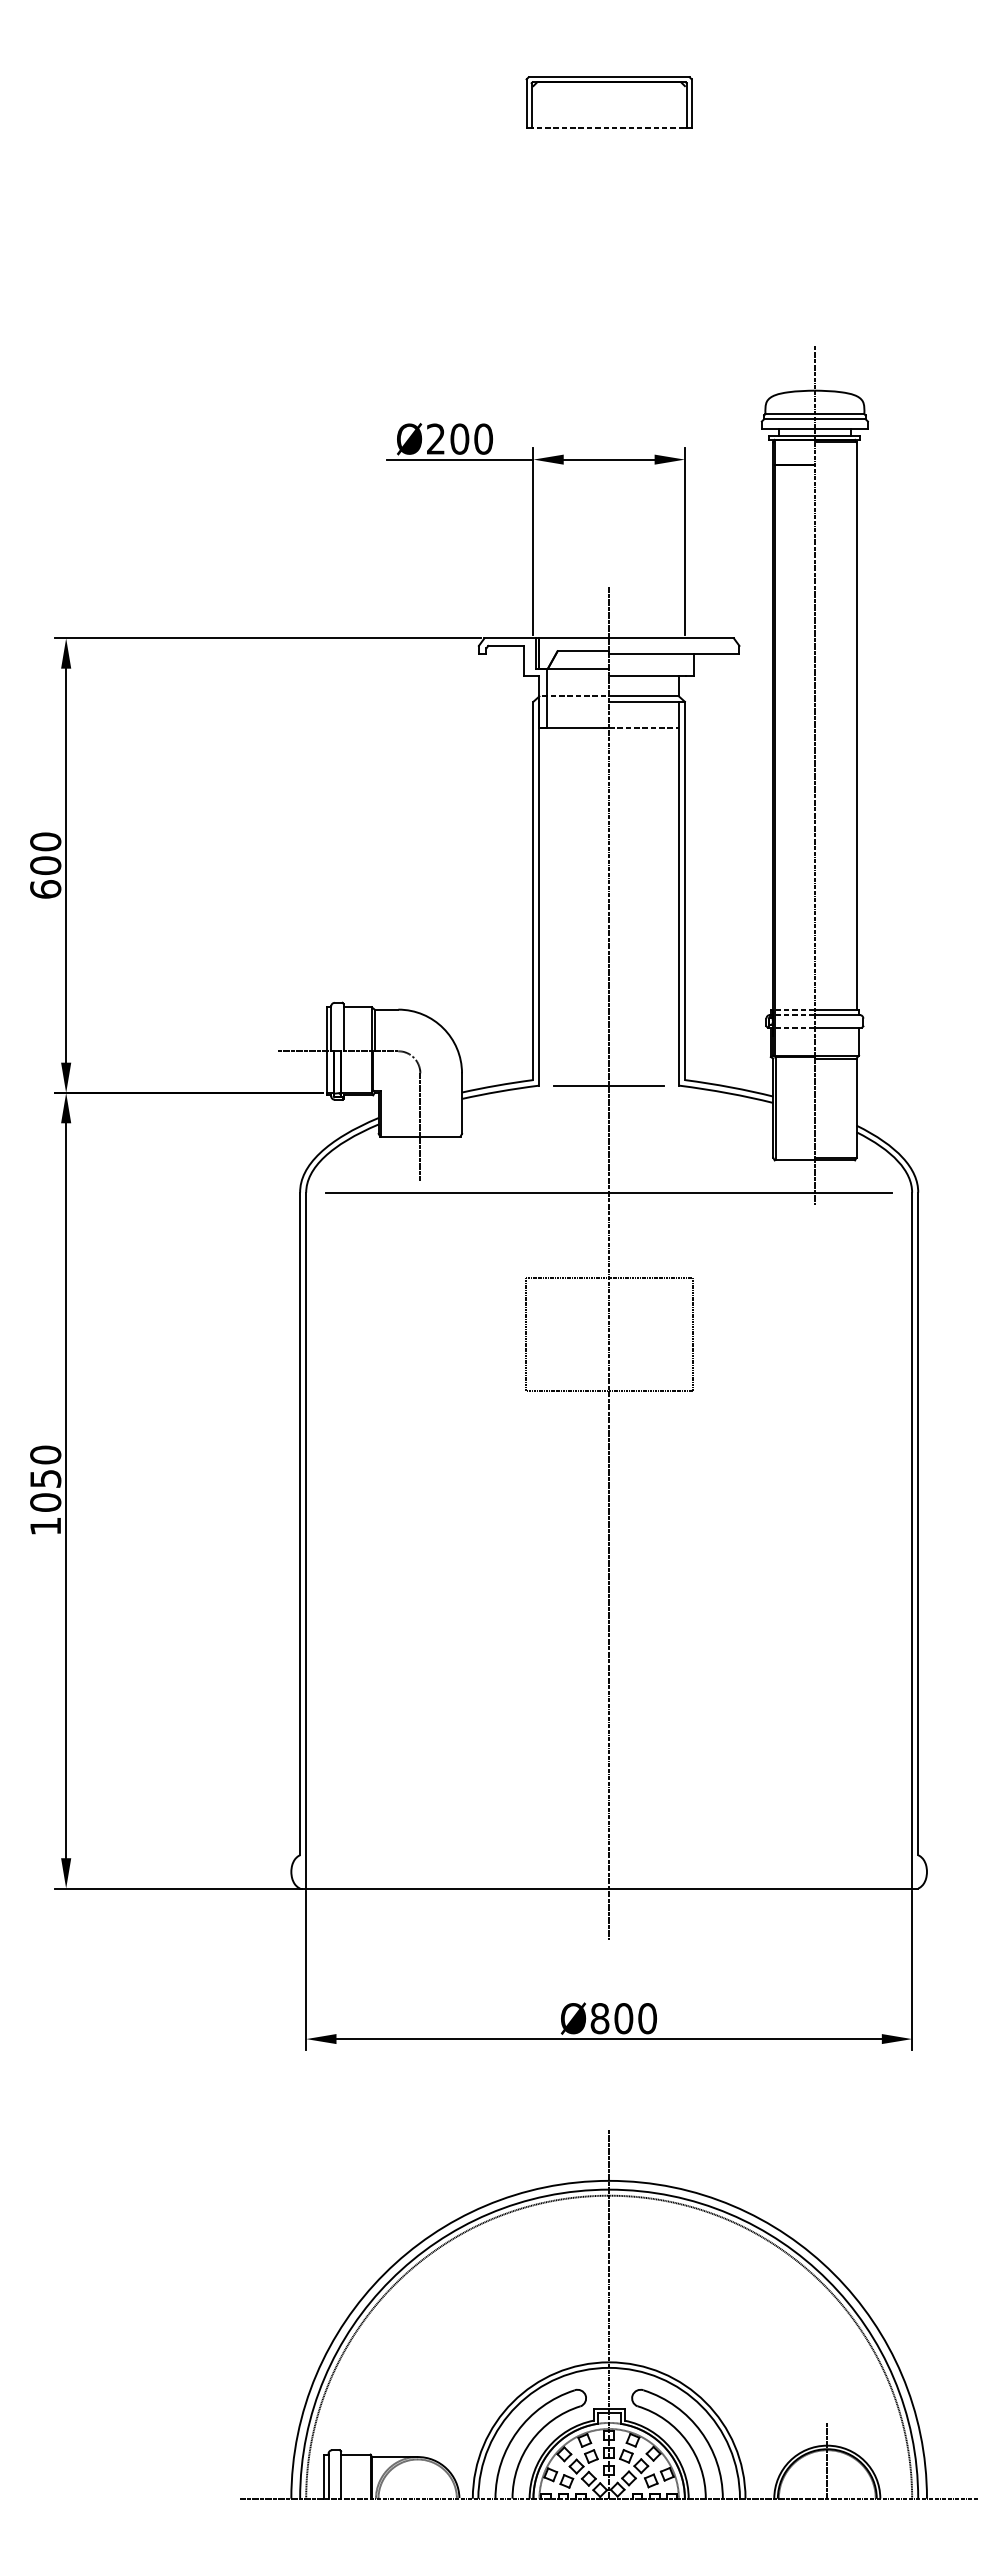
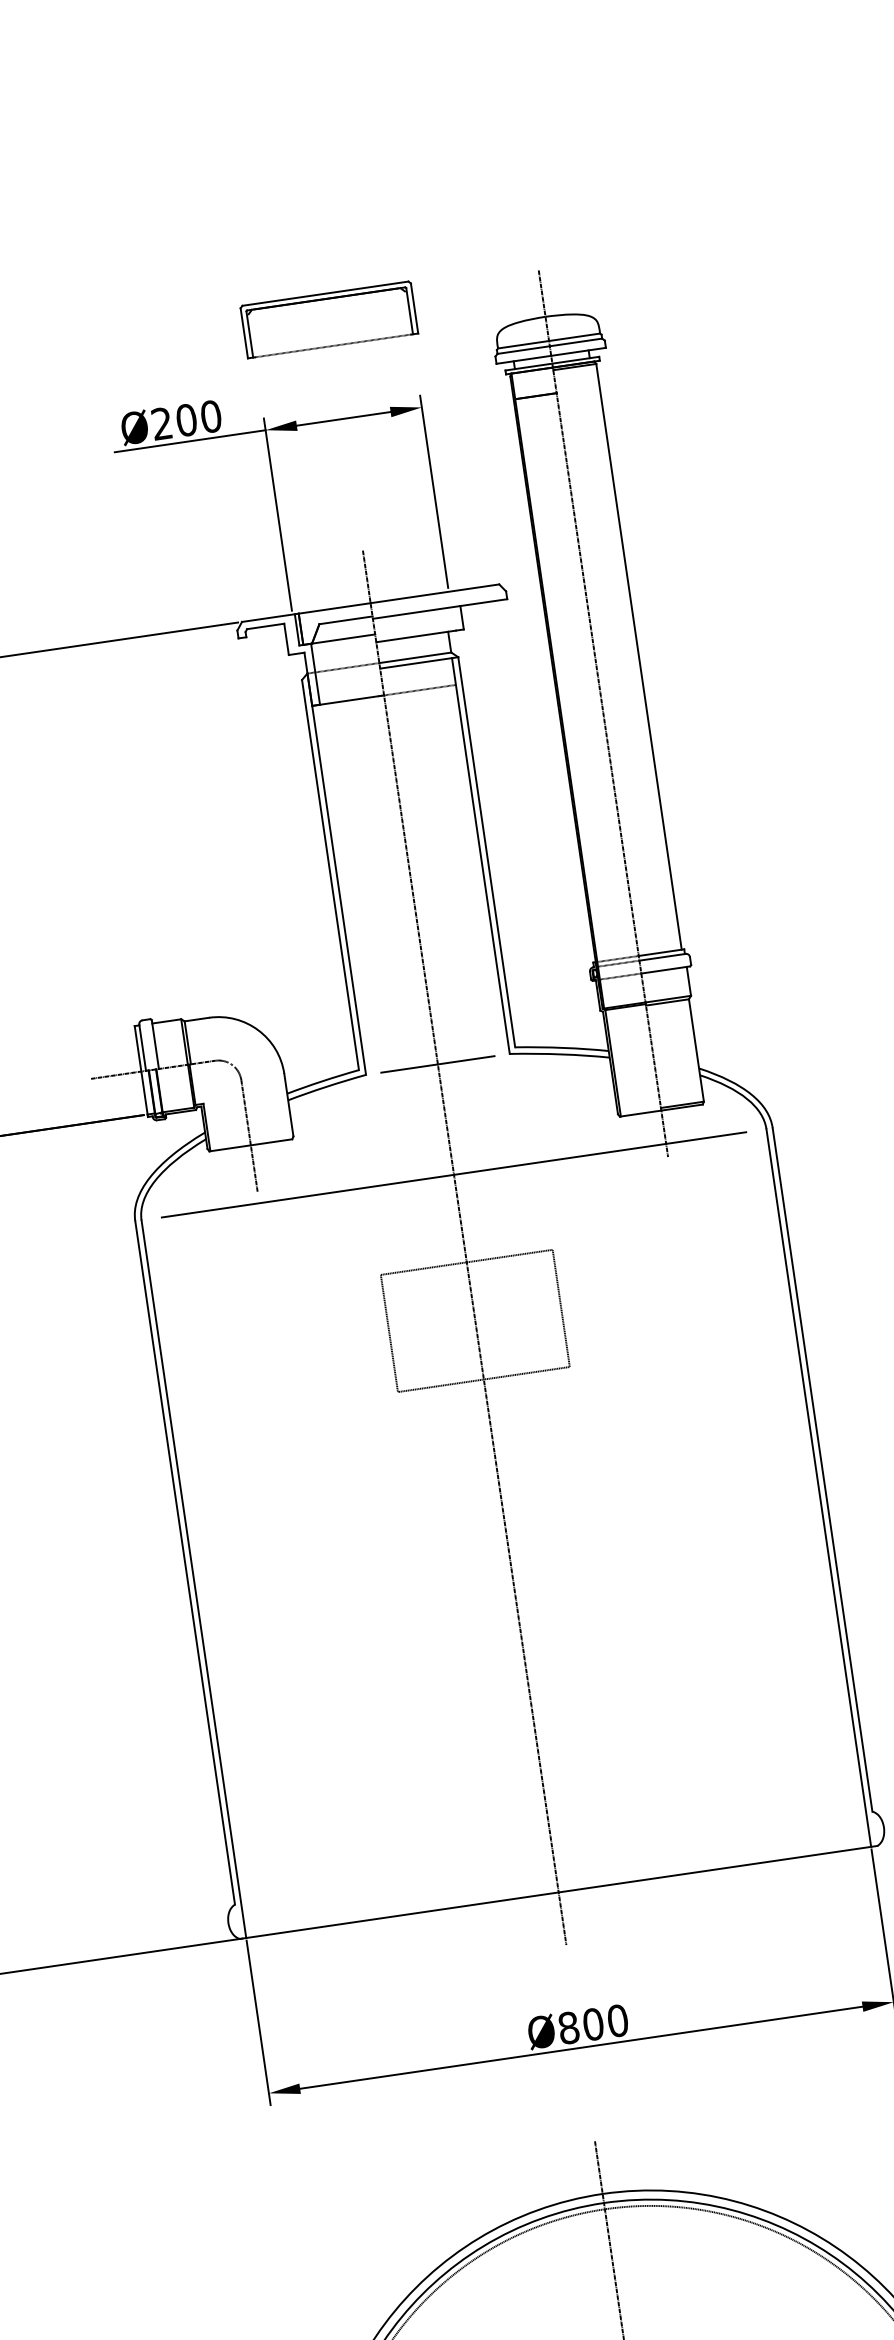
part: (608, 82) -> (325, 299), moved

